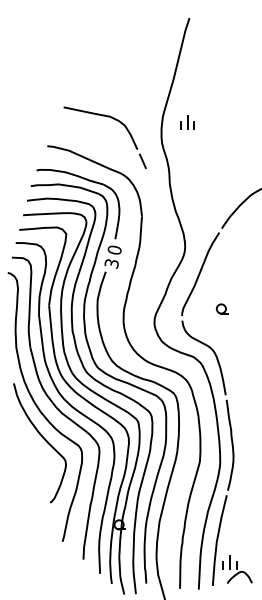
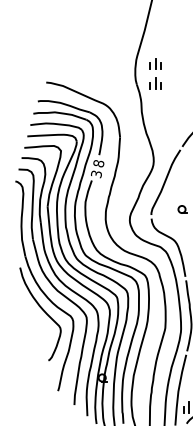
part: (113, 119) -> (97, 61), removed
part: (187, 147) -> (155, 83), added
text: (114, 249) -> (98, 163), 0 -> 8

